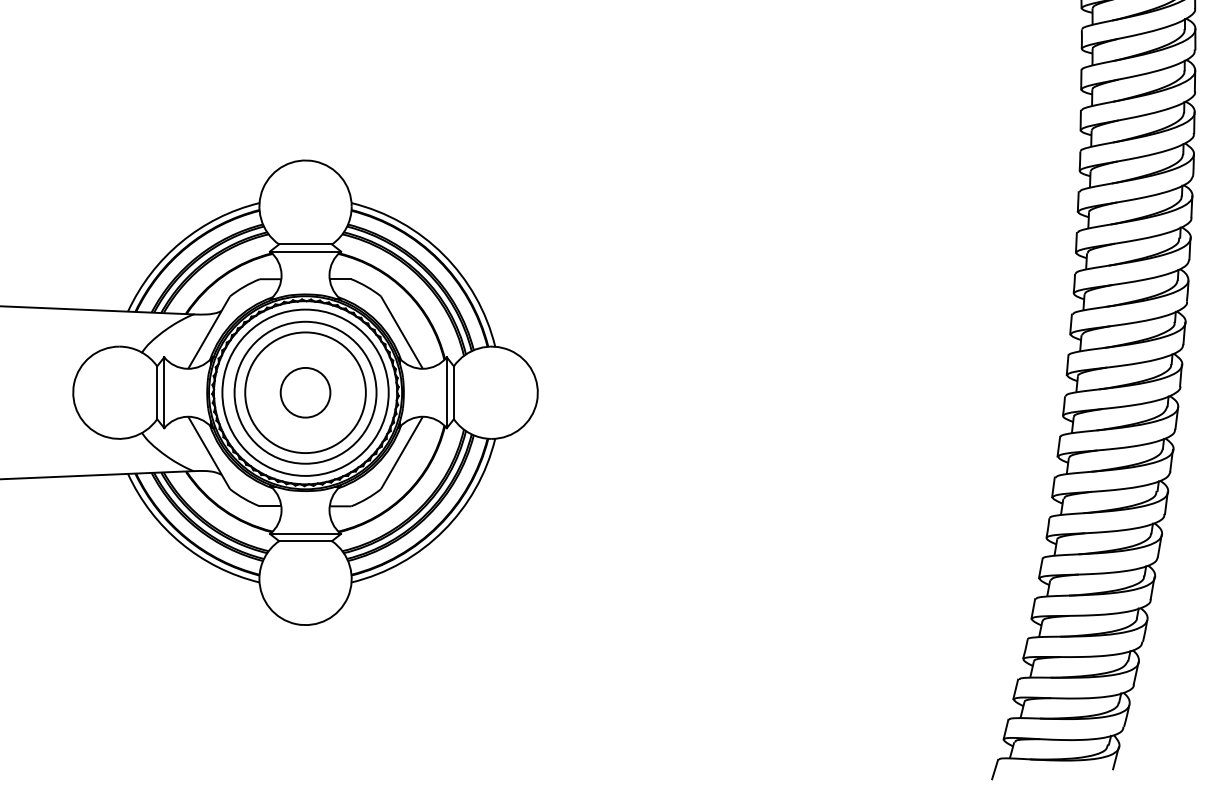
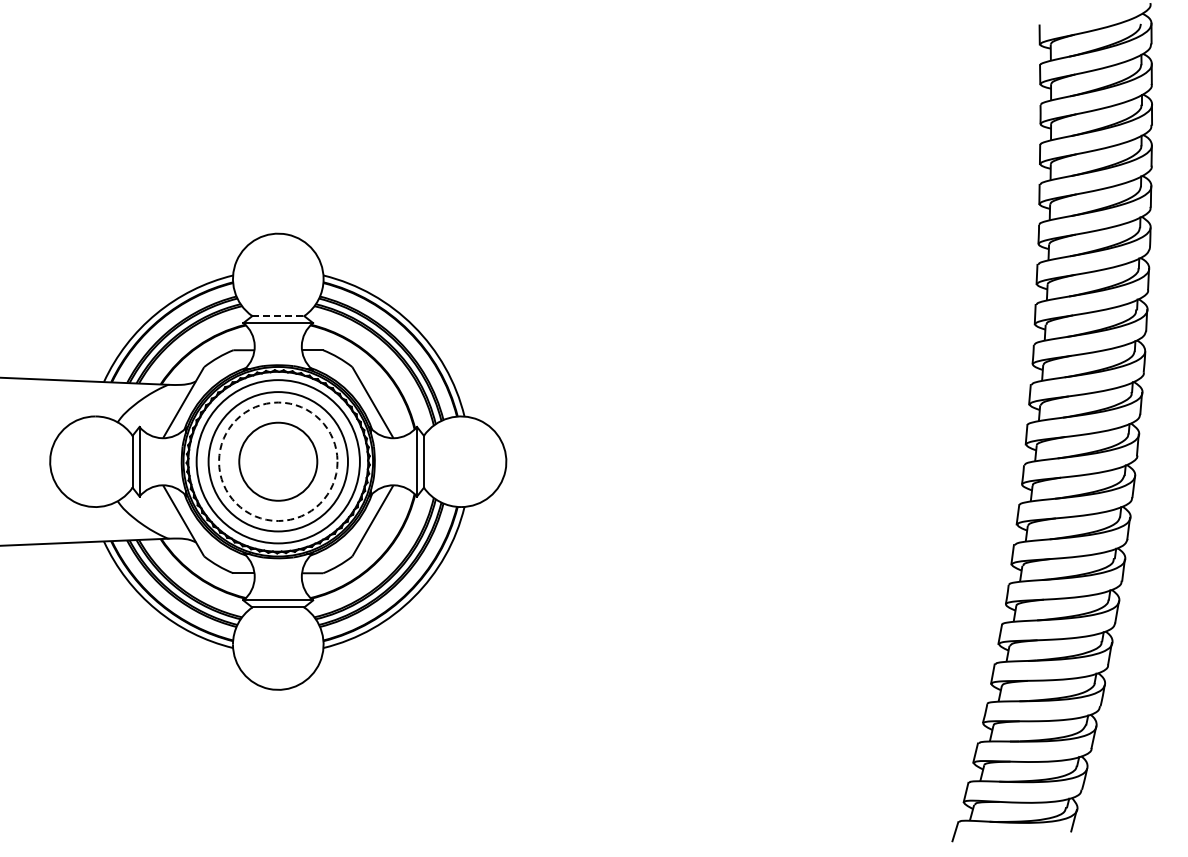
line: (305, 244) -> (278, 316), solid -> dashed
circle: (304, 392) -> (277, 461), size x1.6
circle: (305, 392) -> (278, 461), solid -> dashed

